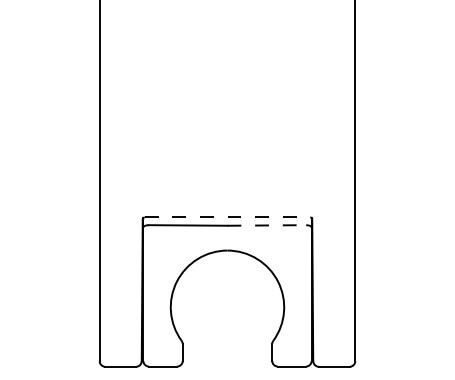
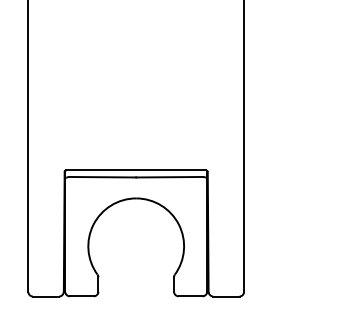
line: (227, 217) -> (136, 170), dashed -> solid
line: (267, 225) -> (169, 177), dashed -> solid

